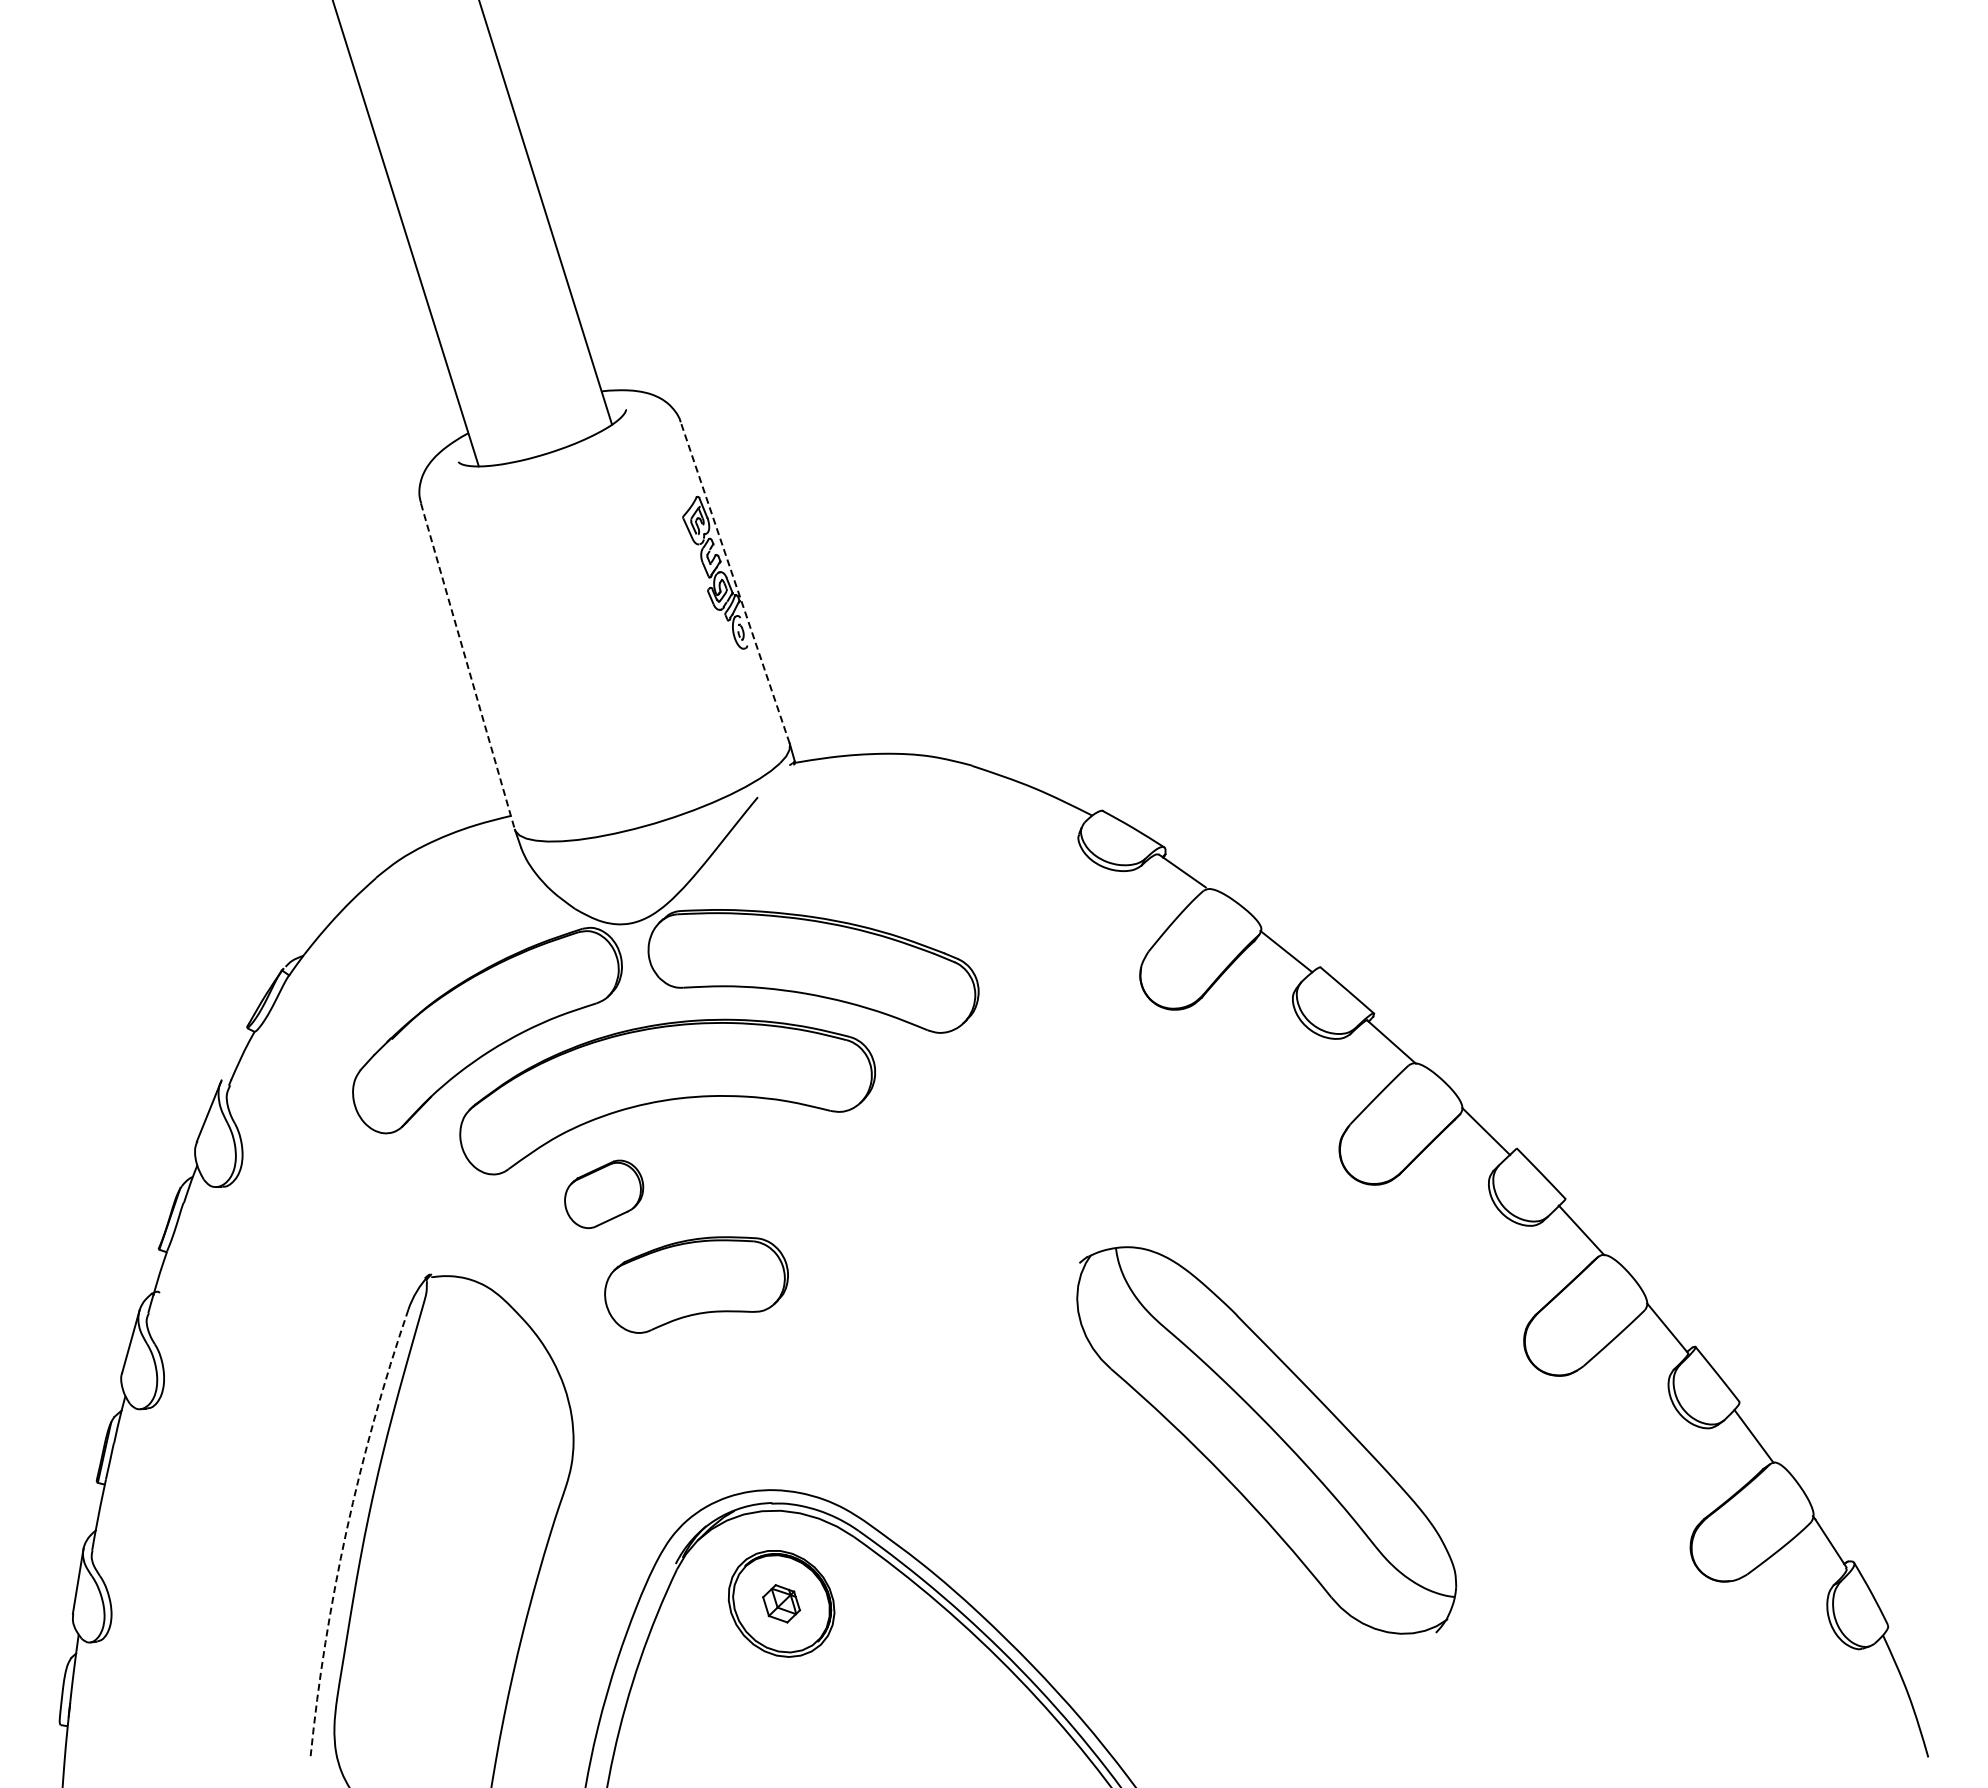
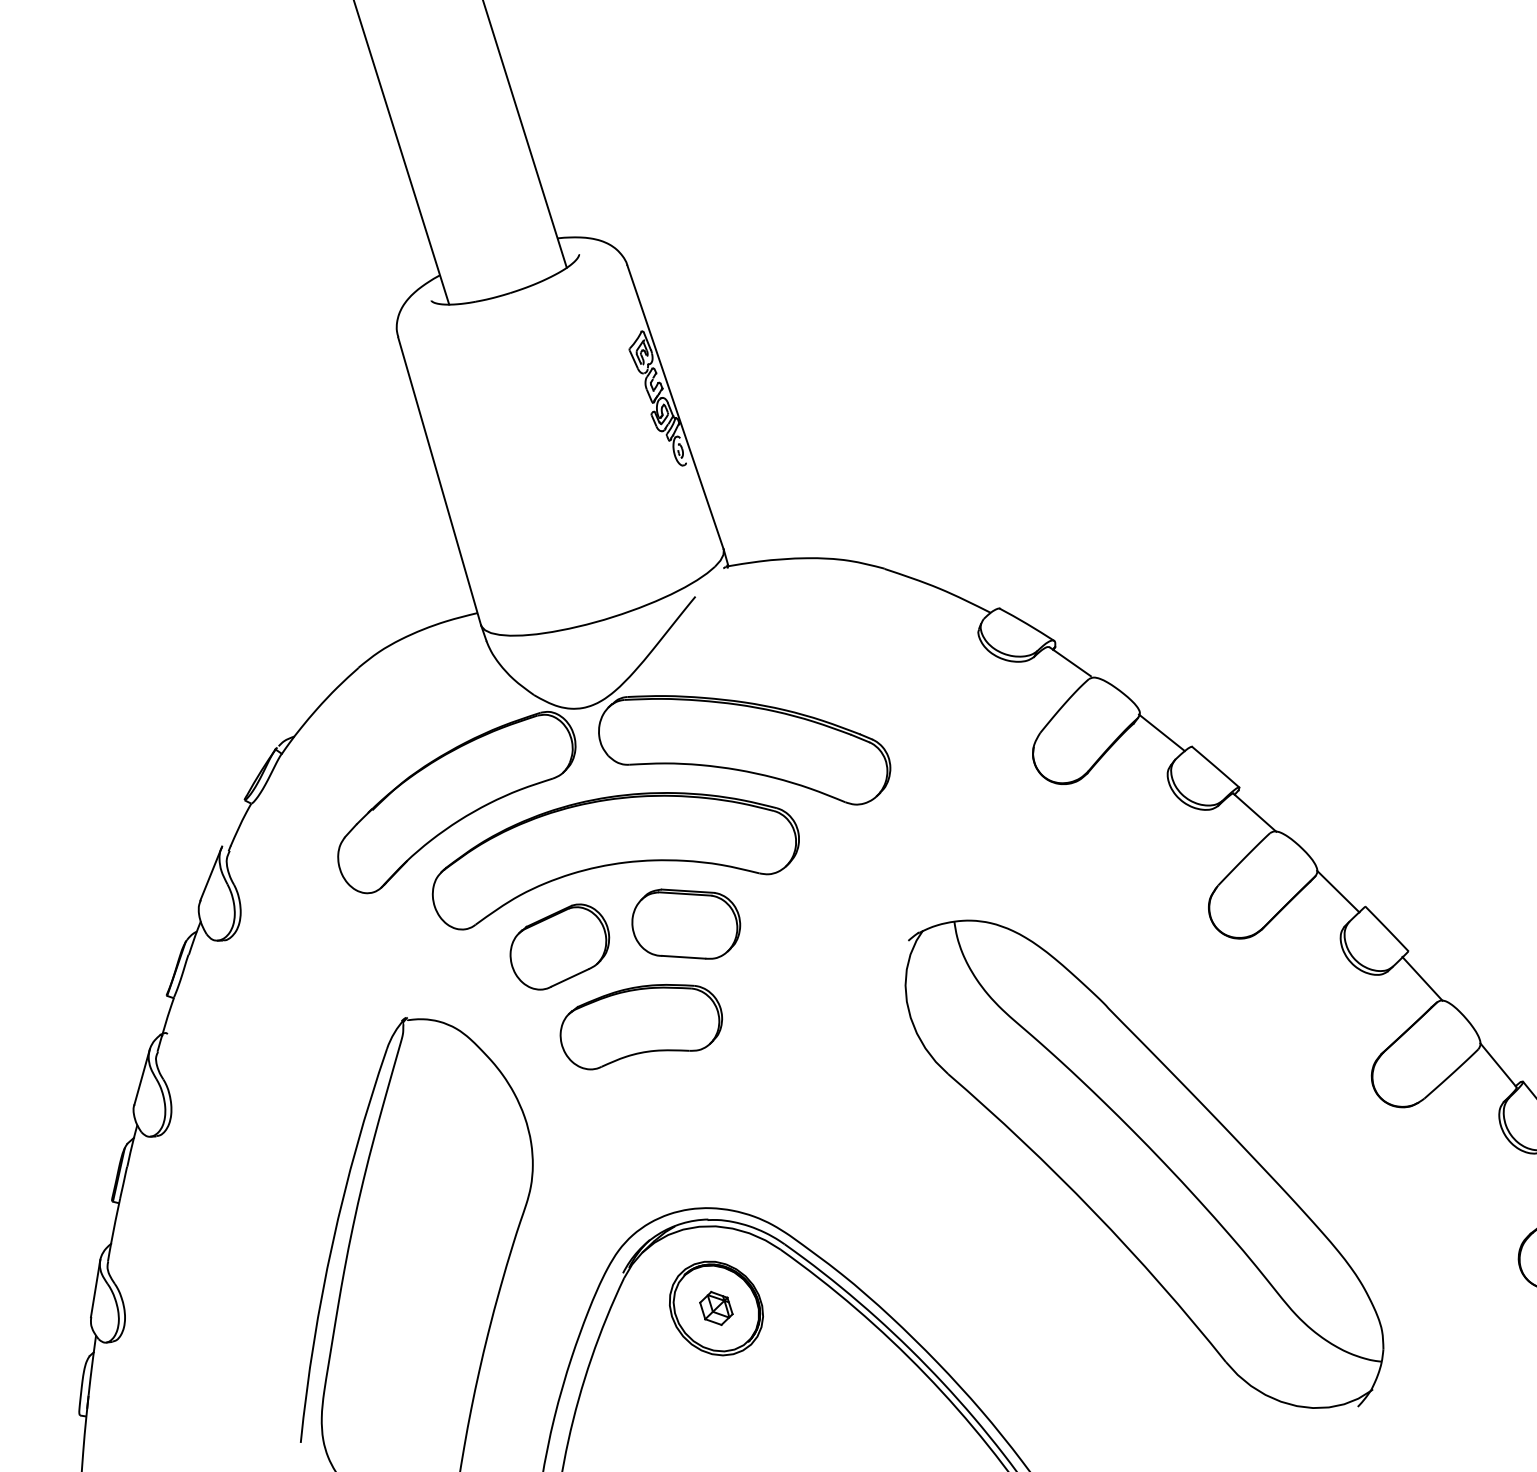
line: (735, 582) -> (675, 407), dashed -> solid
line: (468, 666) -> (440, 481), dashed -> solid
part: (747, 1168) -> (686, 924), added
part: (603, 1194) -> (559, 947), size x1.43
part: (1266, 1440) -> (1144, 1164), size x1.43
arc: (346, 1530) -> (332, 1243), dashed -> solid

